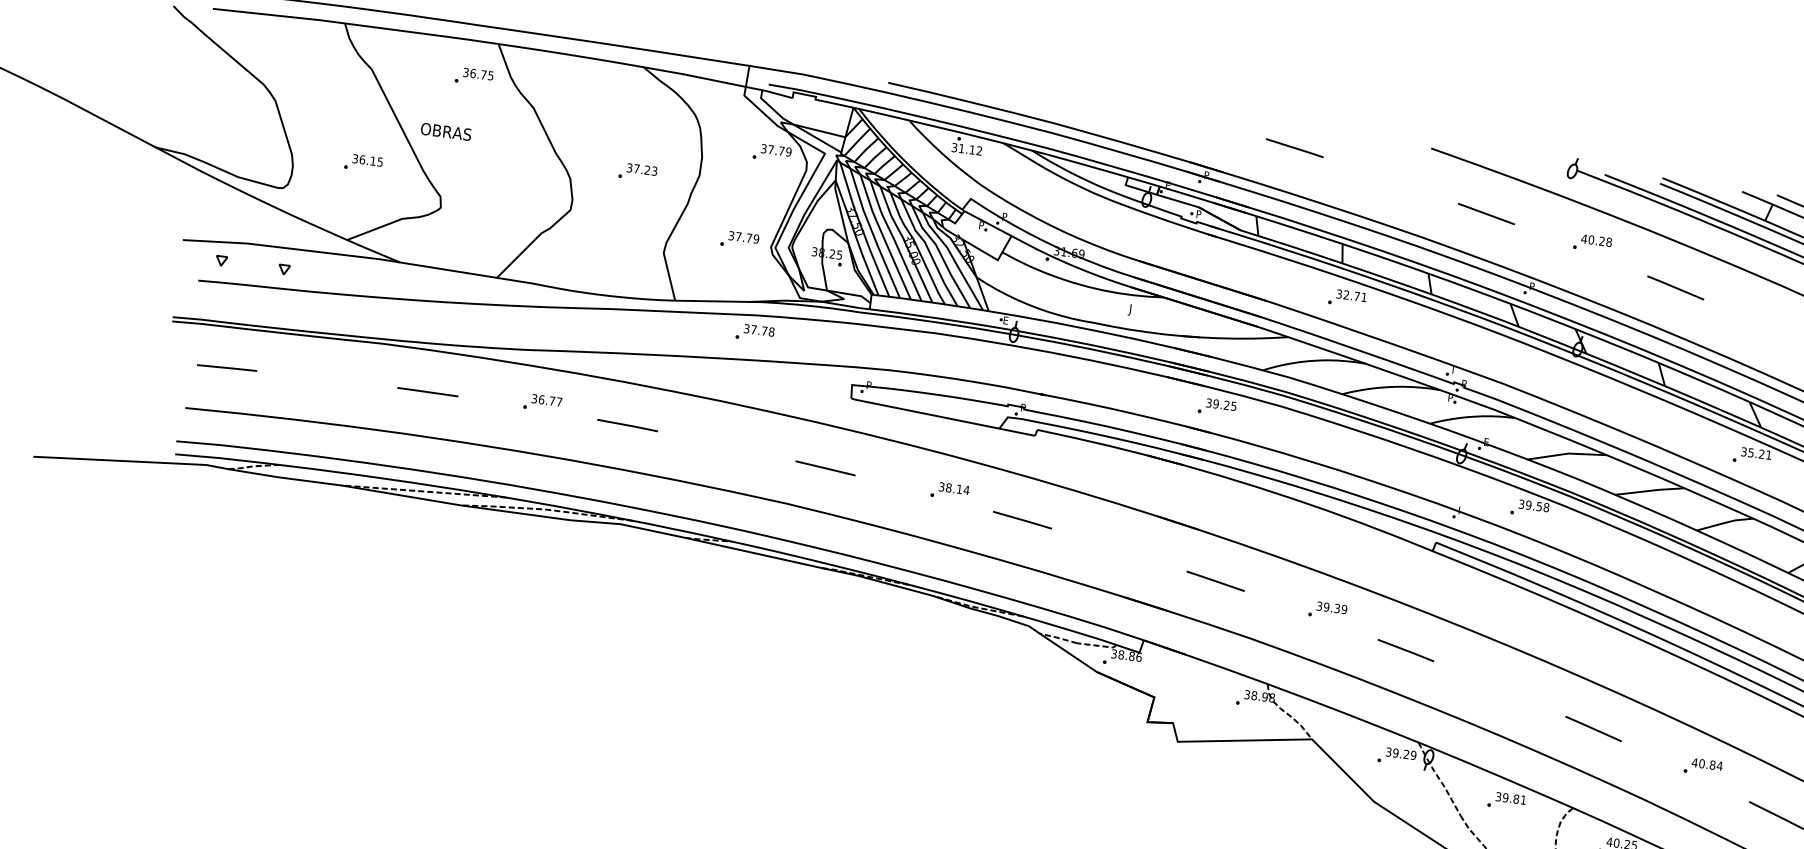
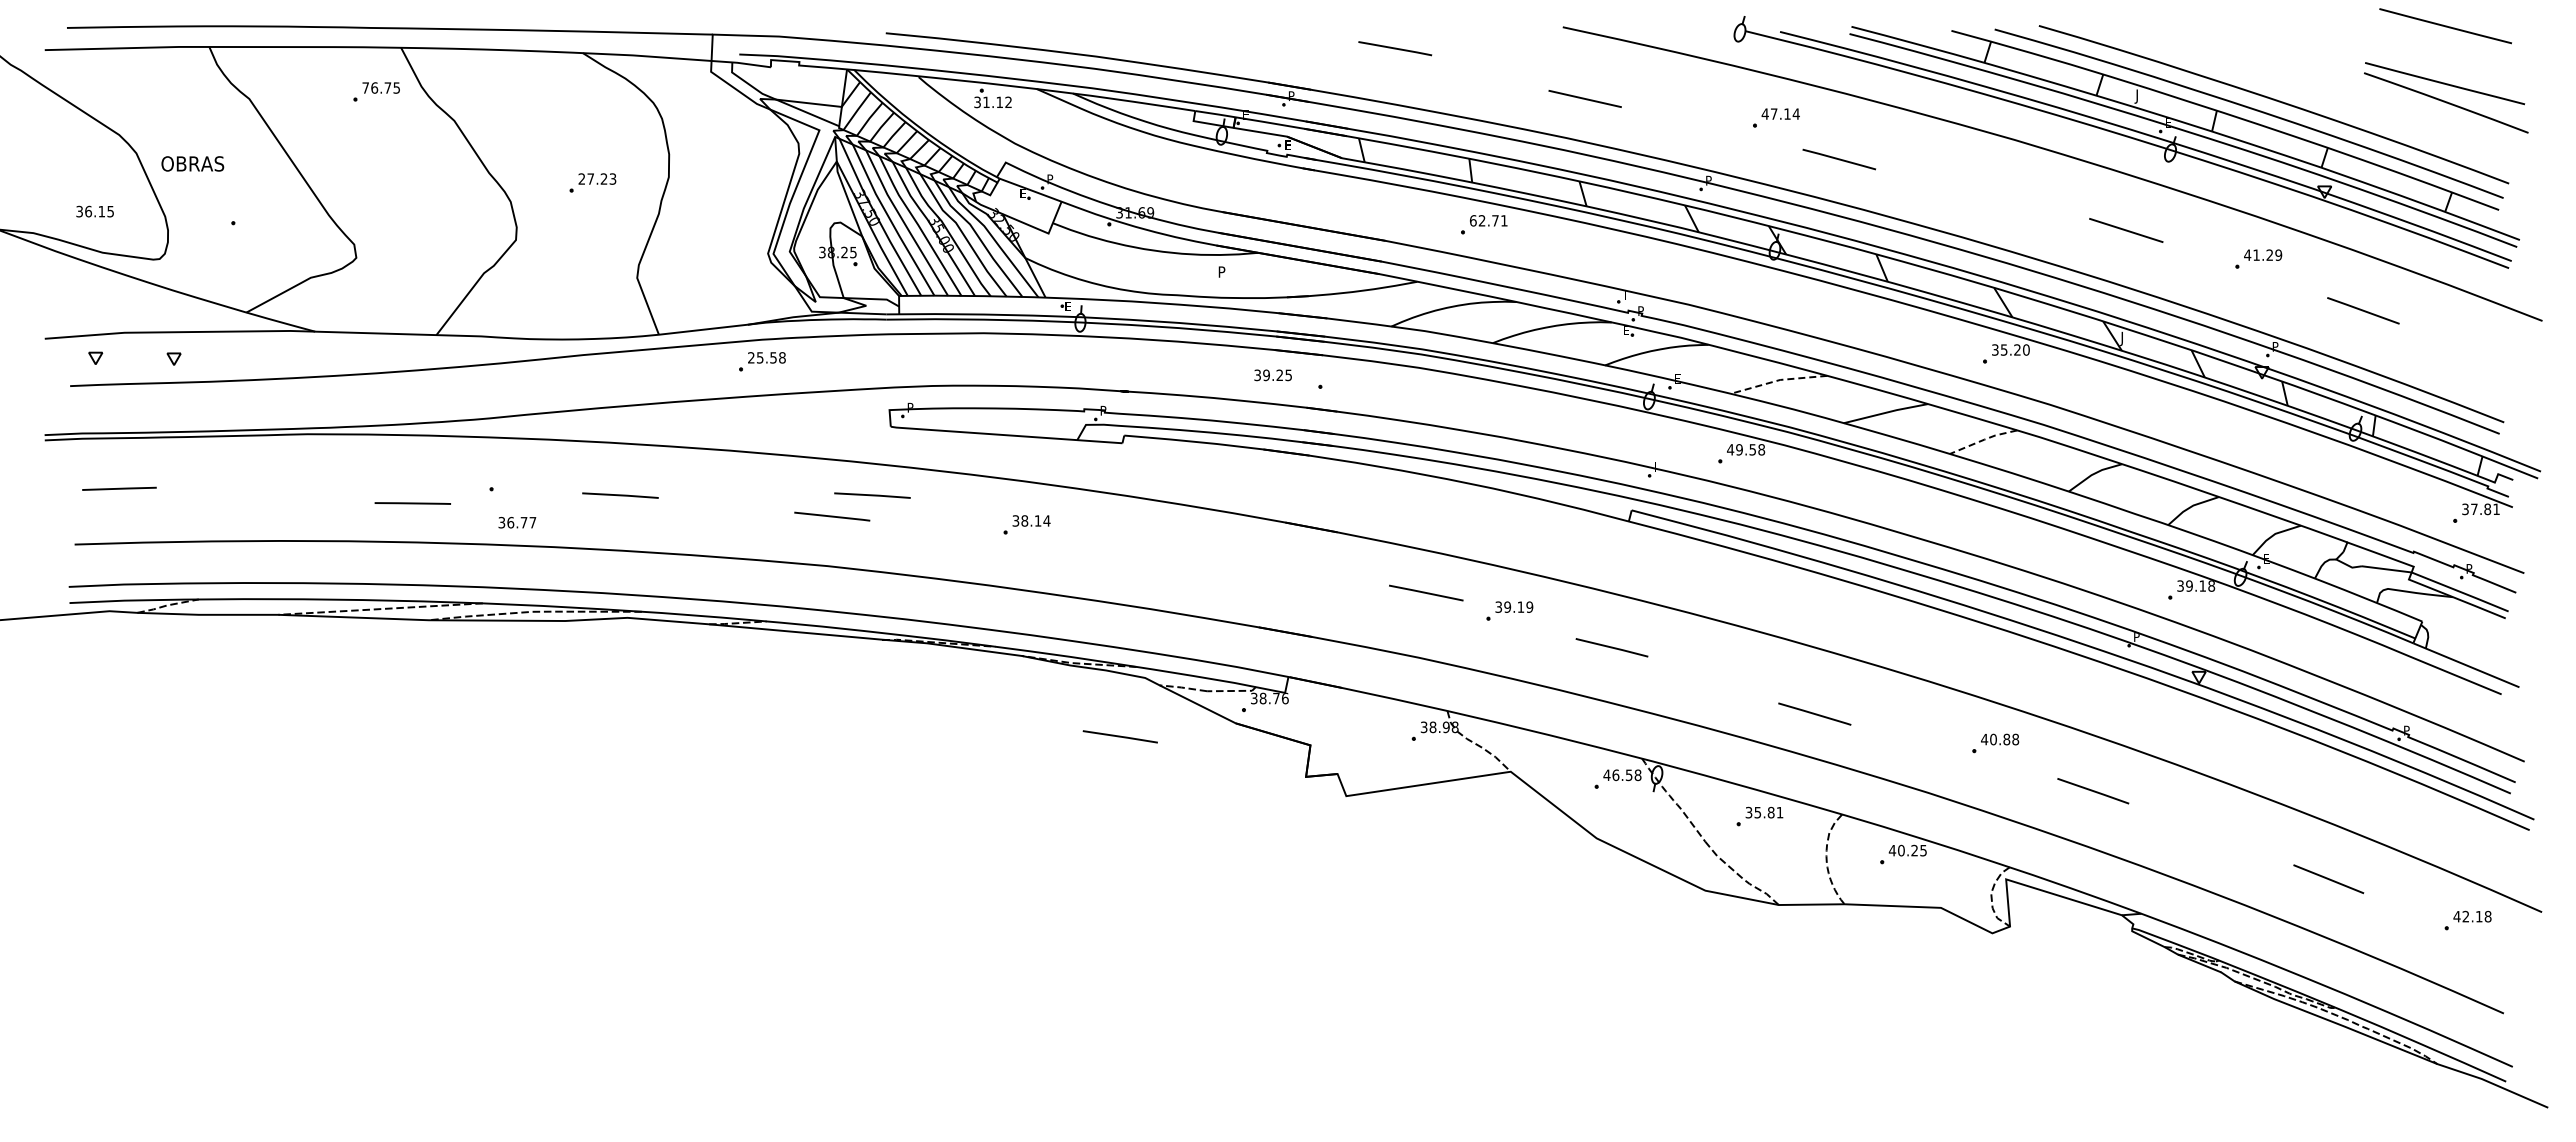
text: (465, 72) -> (365, 87), 36.75 -> 76.75
text: (445, 131) -> (192, 163), moved
part: (772, 152) -> (754, 137), removed
text: (367, 160) -> (94, 211), moved
text: (629, 168) -> (581, 179), 37.23 -> 27.23
line: (1485, 213) -> (1584, 98), moved
text: (1199, 214) -> (1288, 145), P -> E
text: (981, 225) -> (1022, 193), P -> E
part: (739, 239) -> (728, 249), removed
text: (1599, 240) -> (1784, 113), 40.28 -> 47.14
line: (1675, 287) -> (1838, 159), moved
text: (1338, 293) -> (1472, 220), 32.71 -> 62.71
text: (1131, 310) -> (1220, 273), J -> P
text: (755, 329) -> (762, 357), 37.78 -> 25.58
line: (427, 392) -> (412, 503), moved
text: (1450, 397) -> (1626, 330), P -> E
text: (547, 400) -> (517, 522), moved
text: (1220, 404) -> (1272, 375), moved
line: (829, 451) -> (872, 495), added
line: (1567, 453) -> (1778, 380), solid -> dashed
text: (1769, 454) -> (2026, 349), 35.21 -> 35.20
line: (825, 468) -> (832, 516), moved
text: (1521, 504) -> (1730, 449), 39.58 -> 49.58
line: (1021, 519) -> (1119, 736), moved
line: (1725, 523) -> (1983, 440), solid -> dashed
line: (1215, 580) -> (1426, 592), moved
text: (1337, 608) -> (1520, 606), 39.39 -> 39.19
text: (1132, 656) -> (1276, 698), 38.86 -> 38.76
line: (1593, 728) -> (1814, 713), moved
text: (1401, 753) -> (1622, 775), 39.29 -> 46.58
text: (1719, 766) -> (2015, 739), 40.84 -> 40.88
text: (1505, 797) -> (1757, 812), 39.81 -> 35.81

